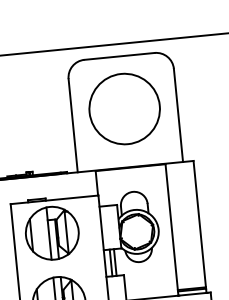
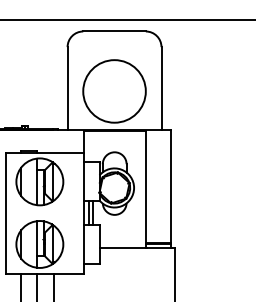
circle: (124, 109) -> (114, 91), moved

